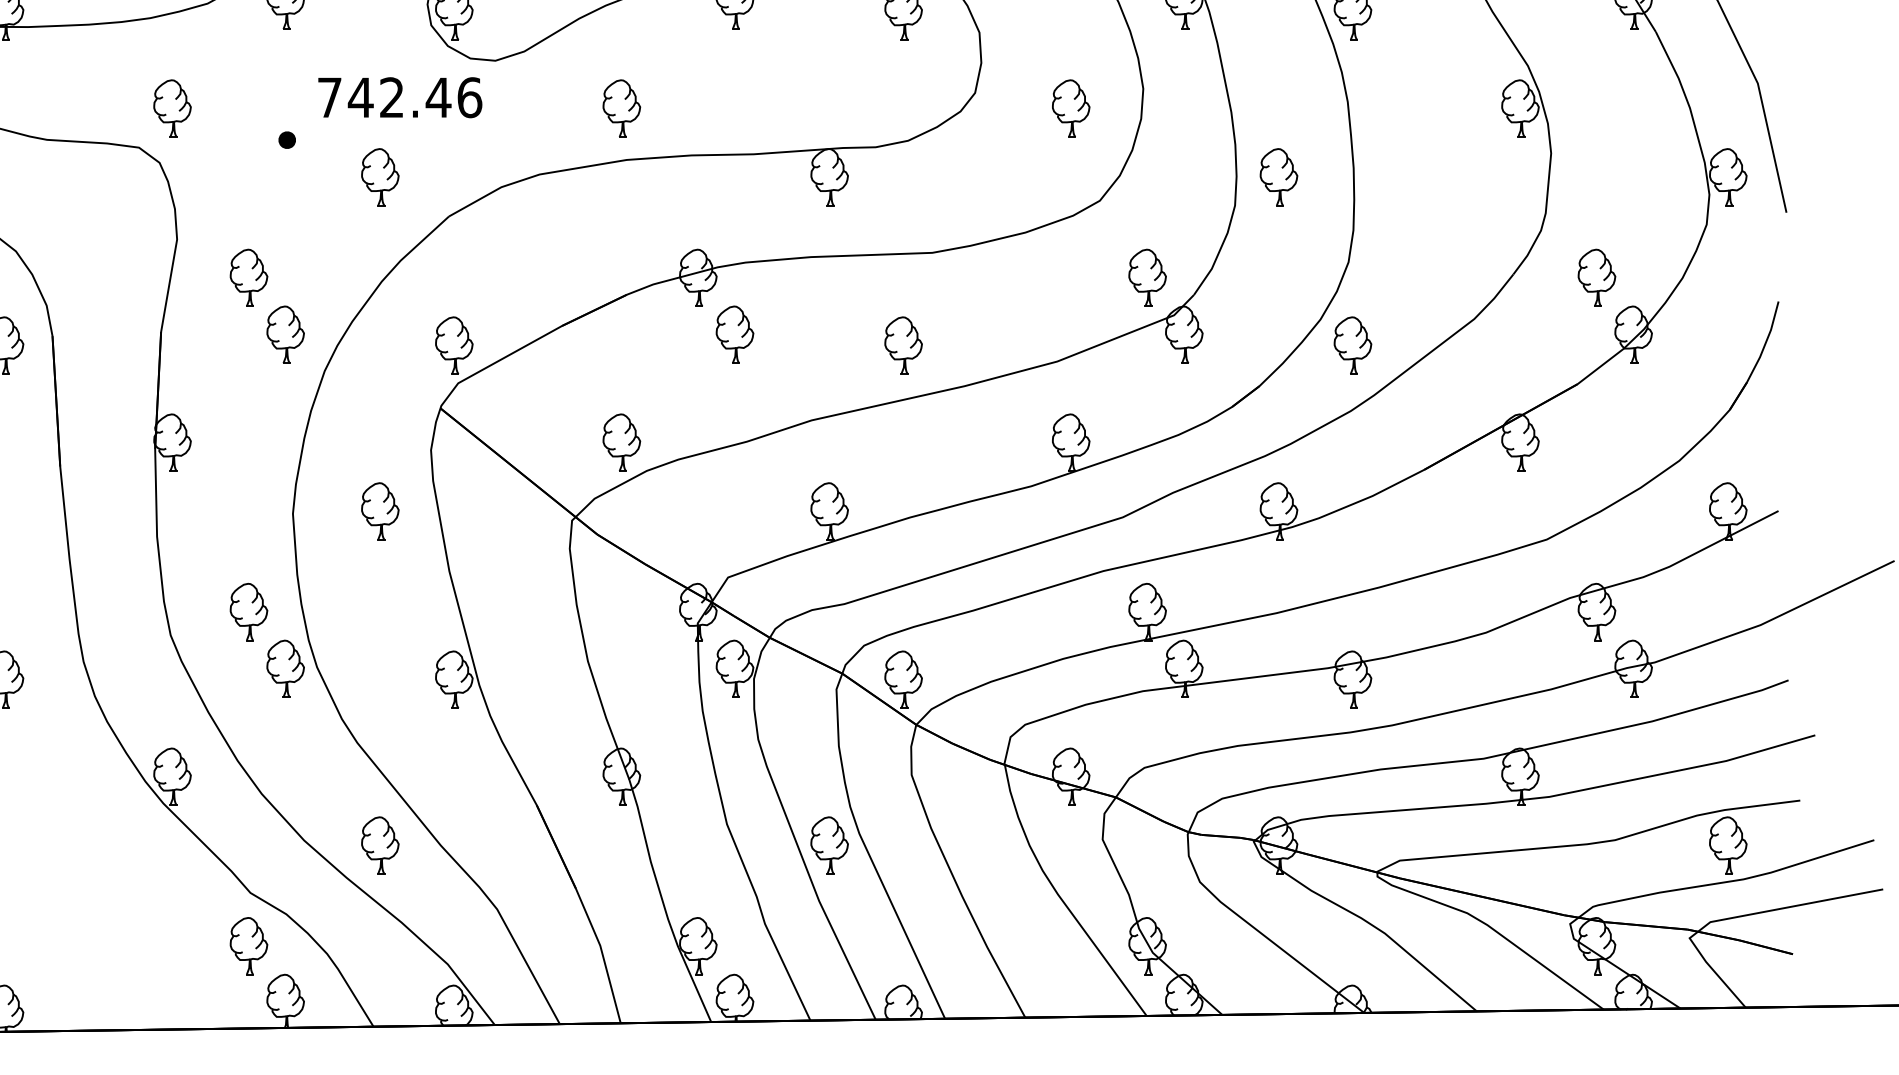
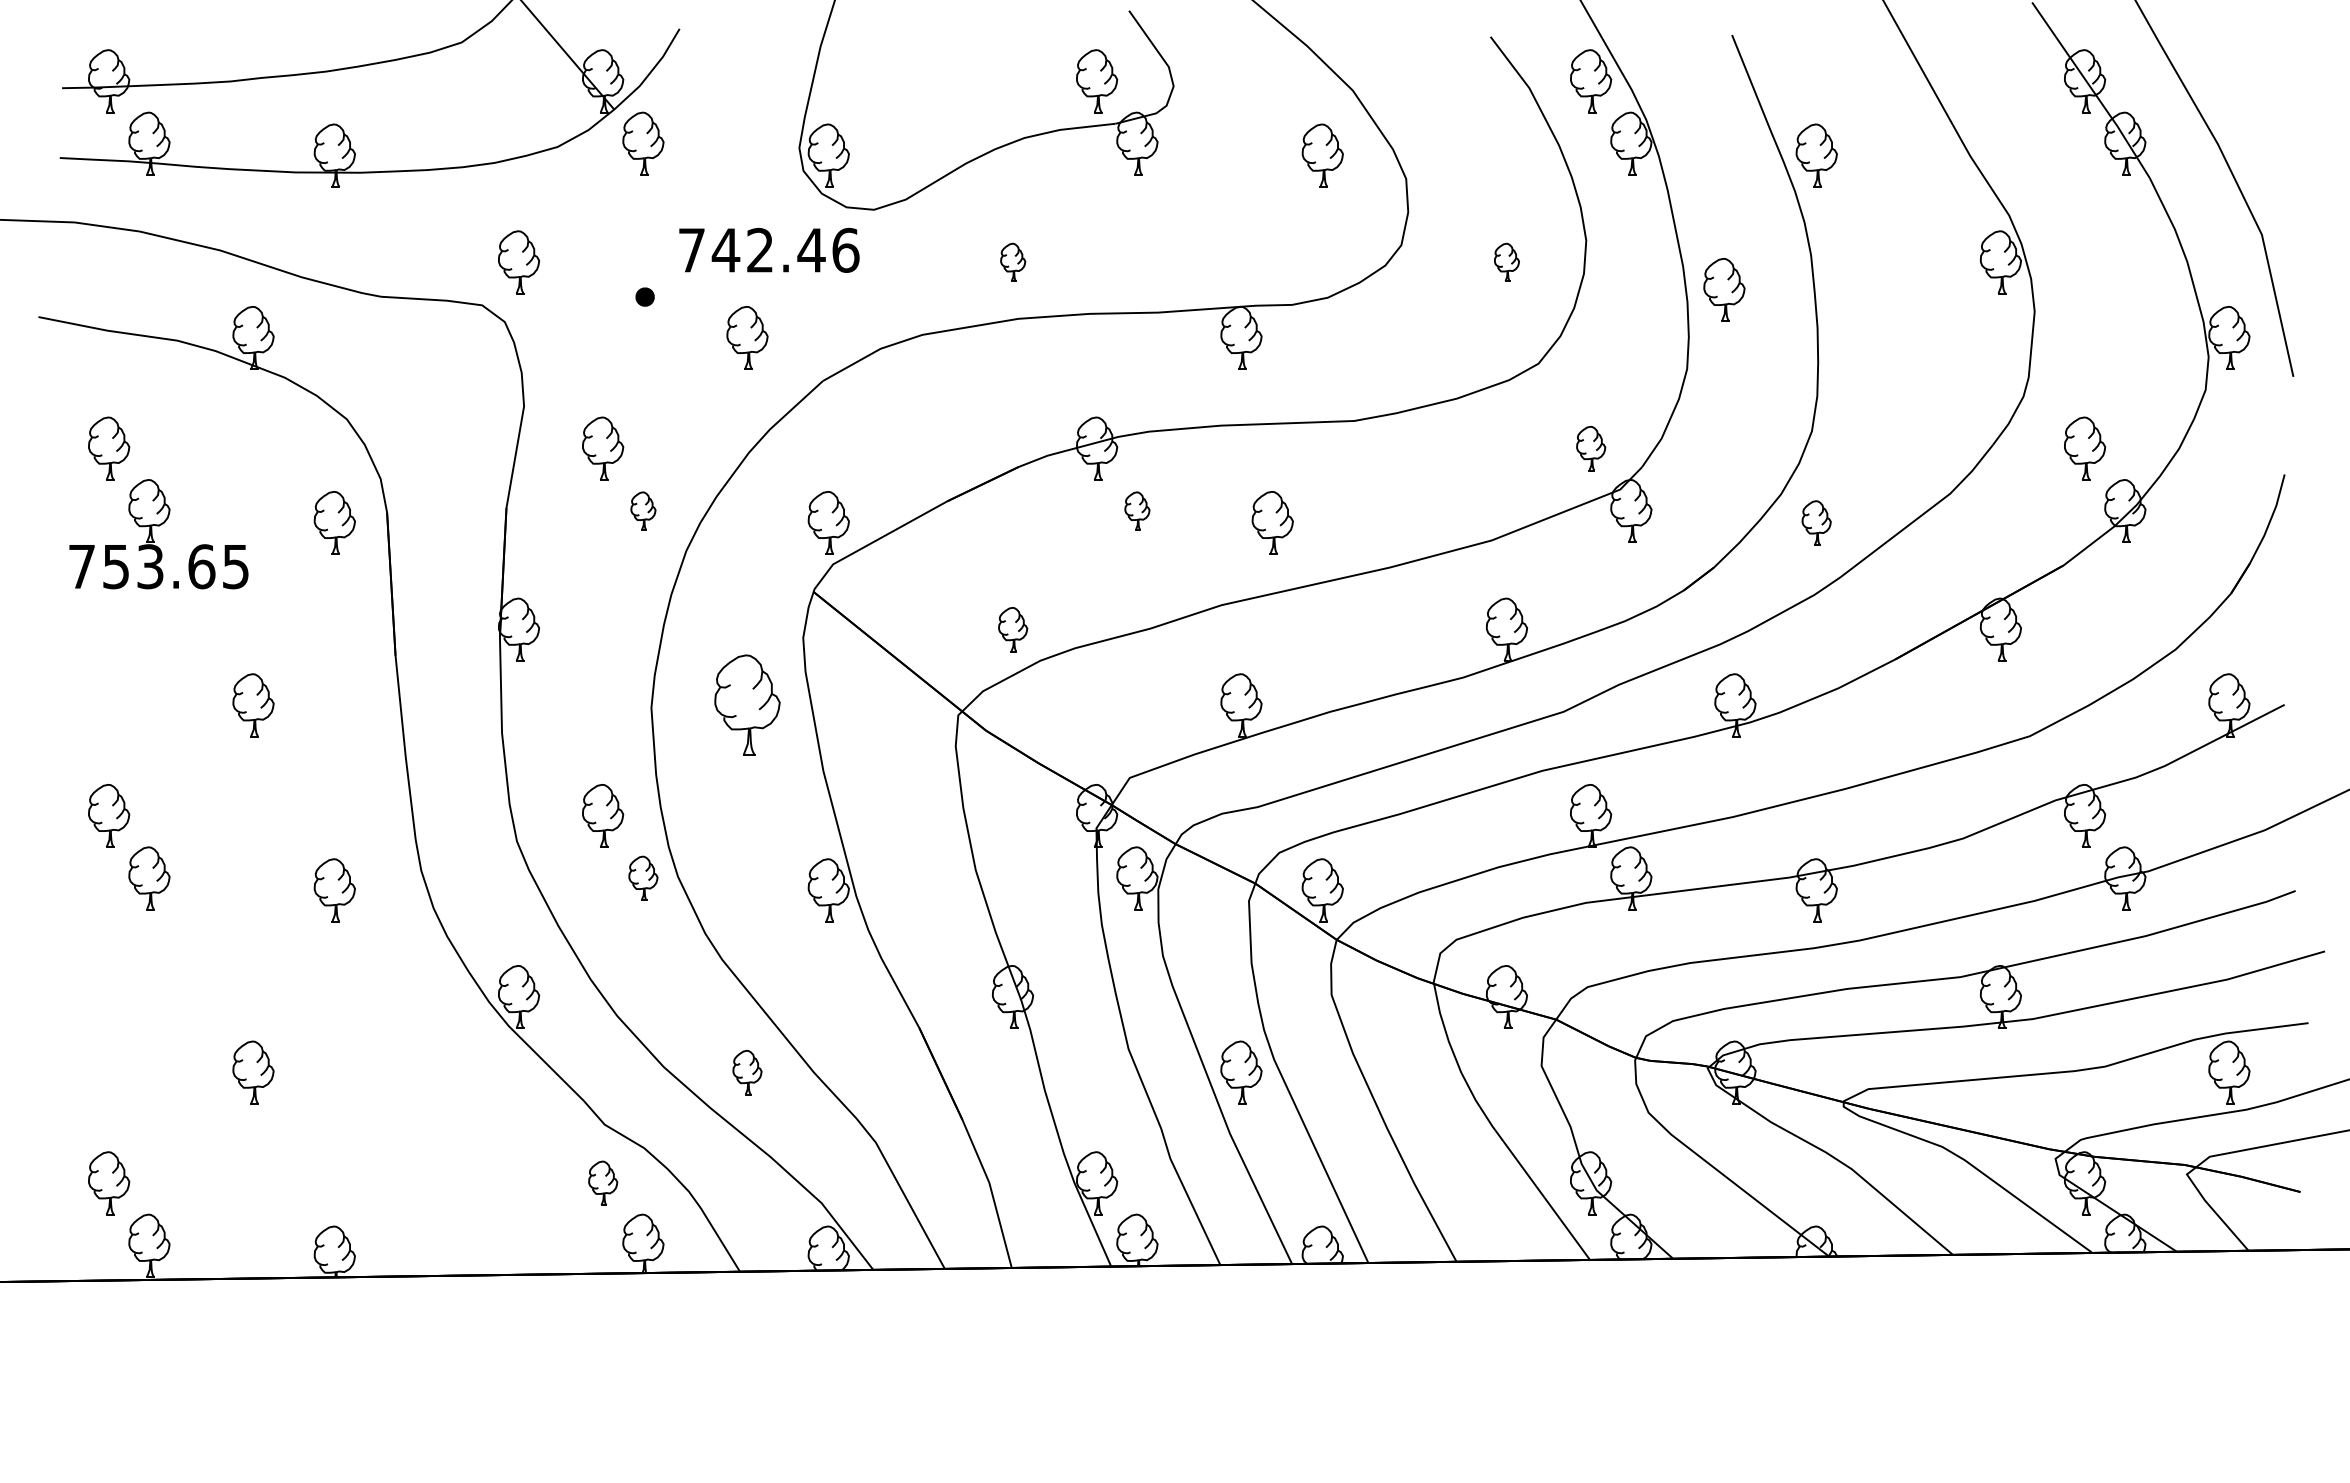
part: (622, 108) -> (1013, 262), size x0.6
part: (1070, 108) -> (1506, 262), size x0.6
part: (1279, 176) -> (1724, 289), moved
part: (1148, 277) -> (1591, 448), size x0.7
part: (285, 334) -> (643, 510), size x0.6
part: (735, 334) -> (1137, 510), size x0.6
part: (903, 345) -> (1272, 522), moved
part: (1352, 345) -> (1816, 522), size x0.7
part: (622, 442) -> (1013, 629), size x0.7
part: (380, 511) -> (747, 705), size x1.6
part: (285, 669) -> (643, 878), size x0.7
part: (380, 845) -> (747, 1072), size x0.7
part: (249, 946) -> (603, 1183), size x0.7

